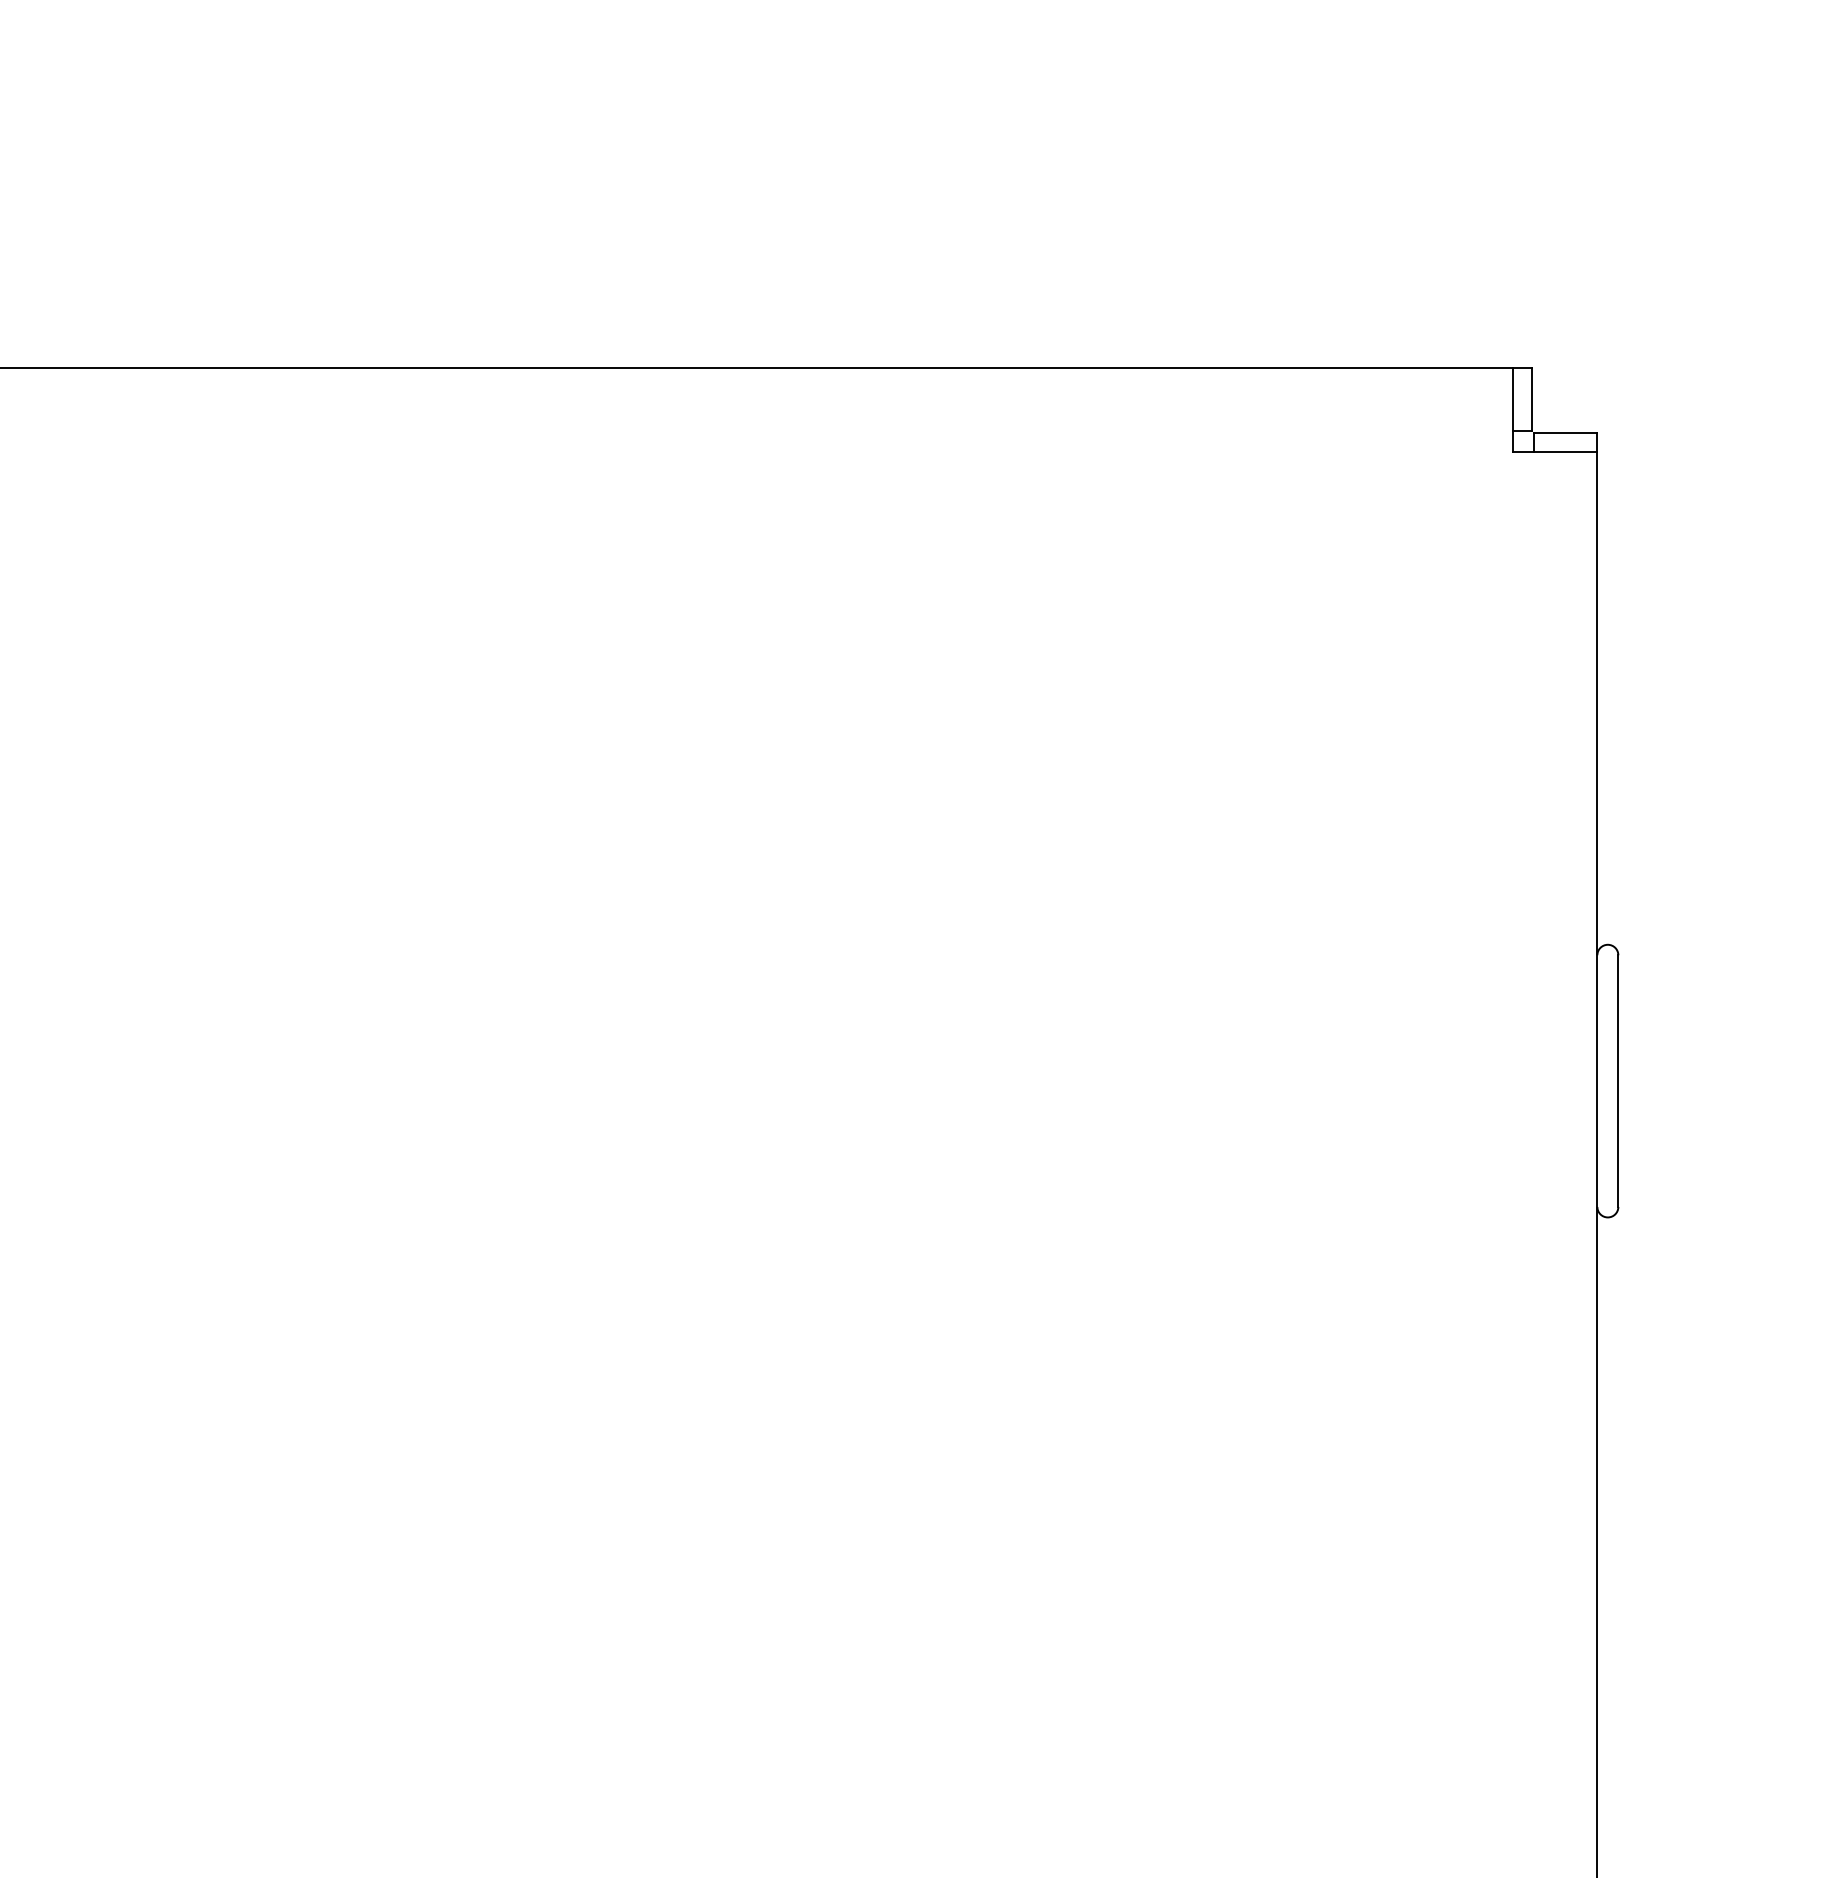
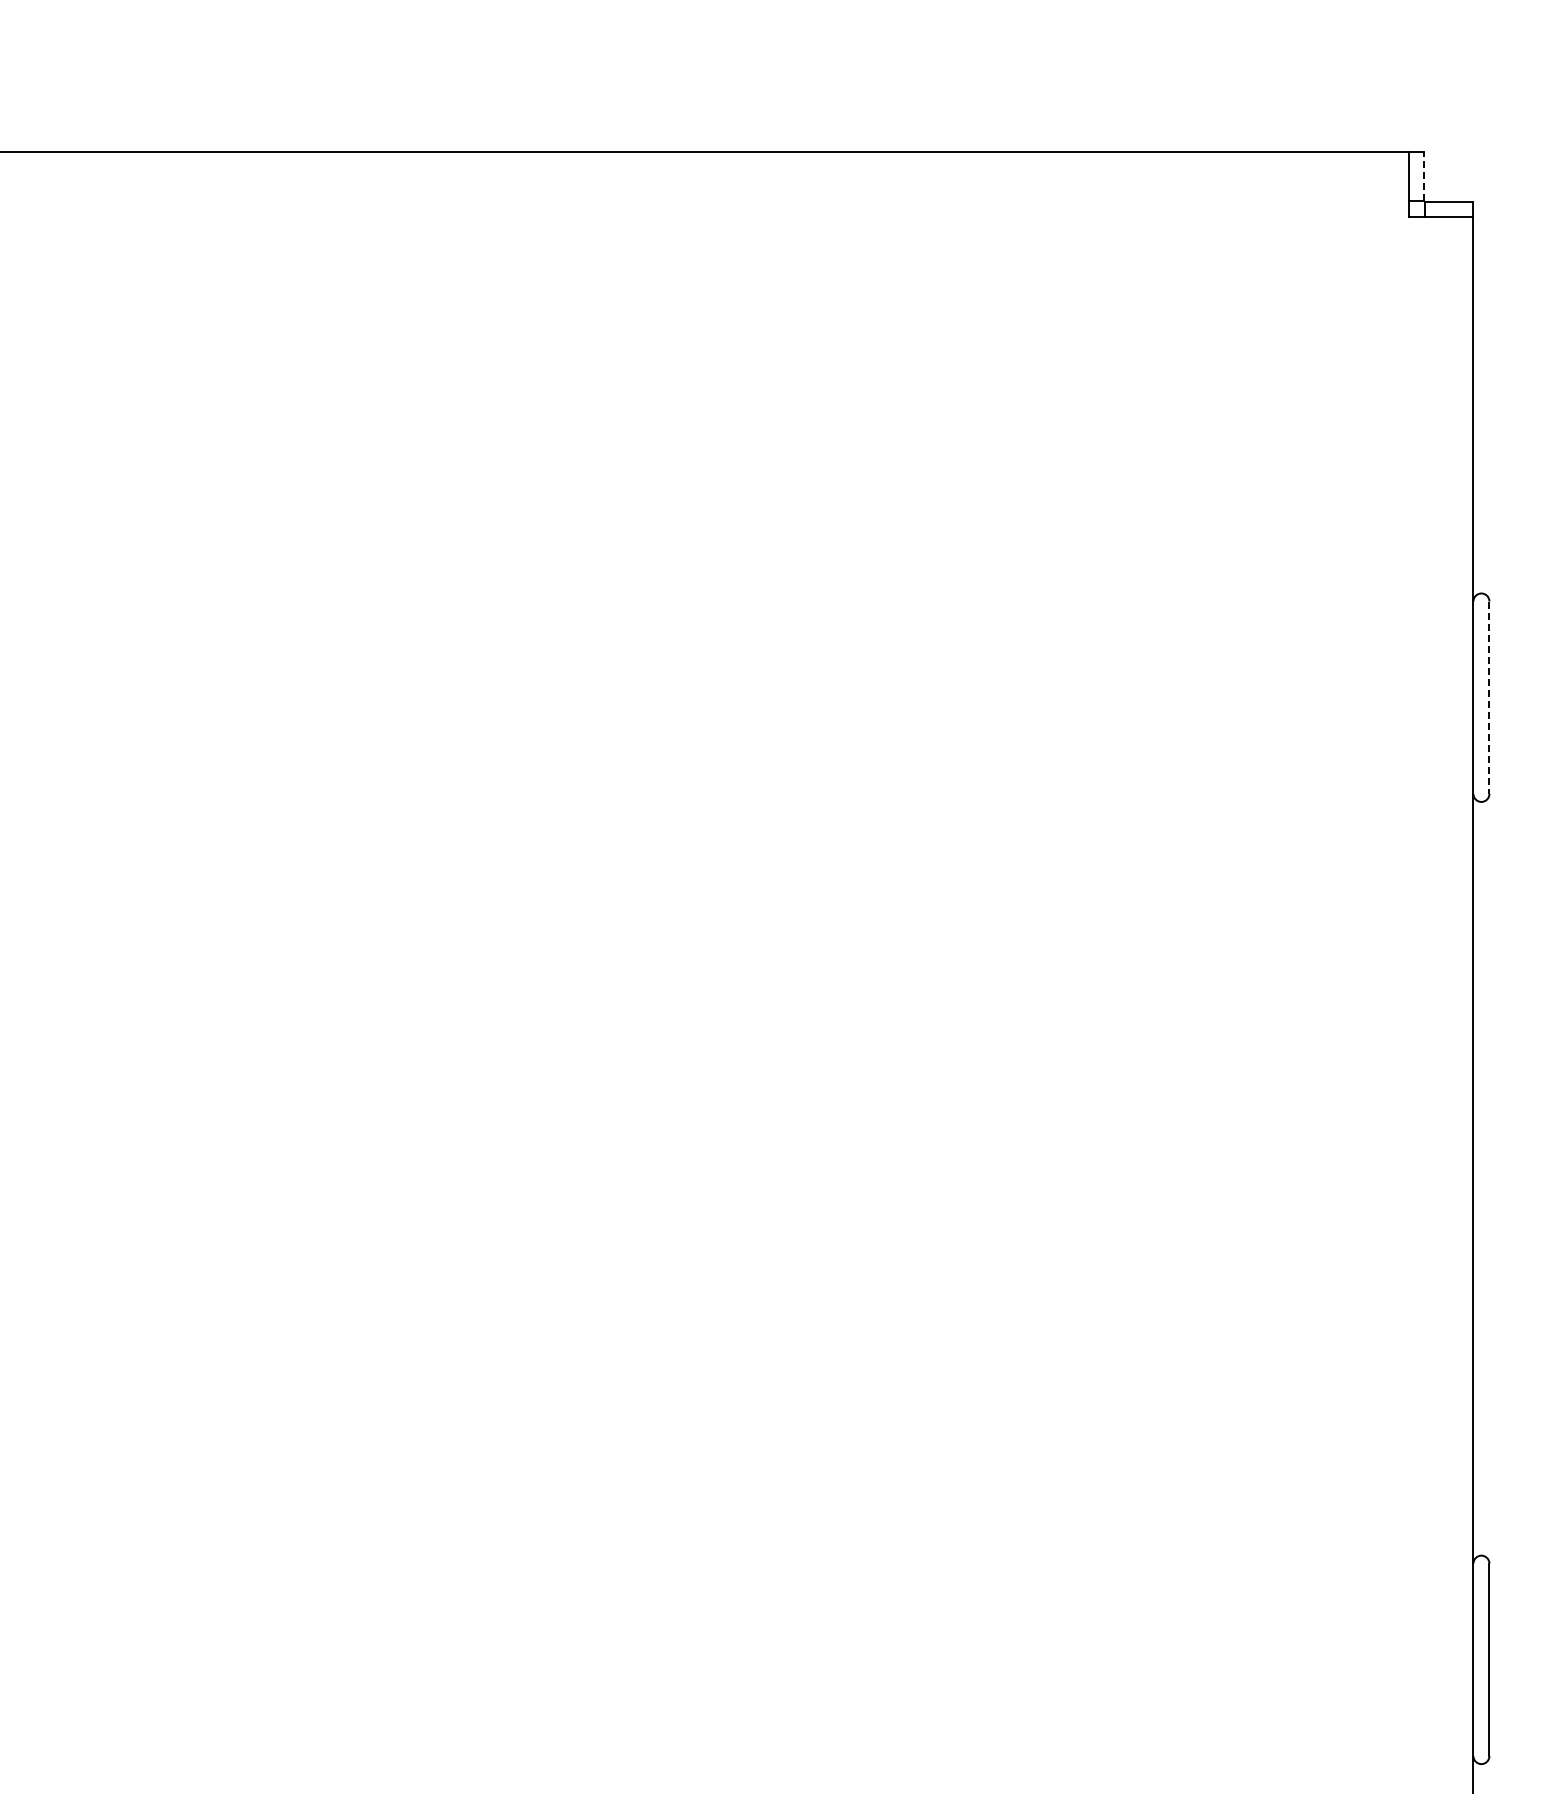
line: (1532, 399) -> (1423, 176), solid -> dashed
line: (1618, 1082) -> (1489, 698), solid -> dashed

